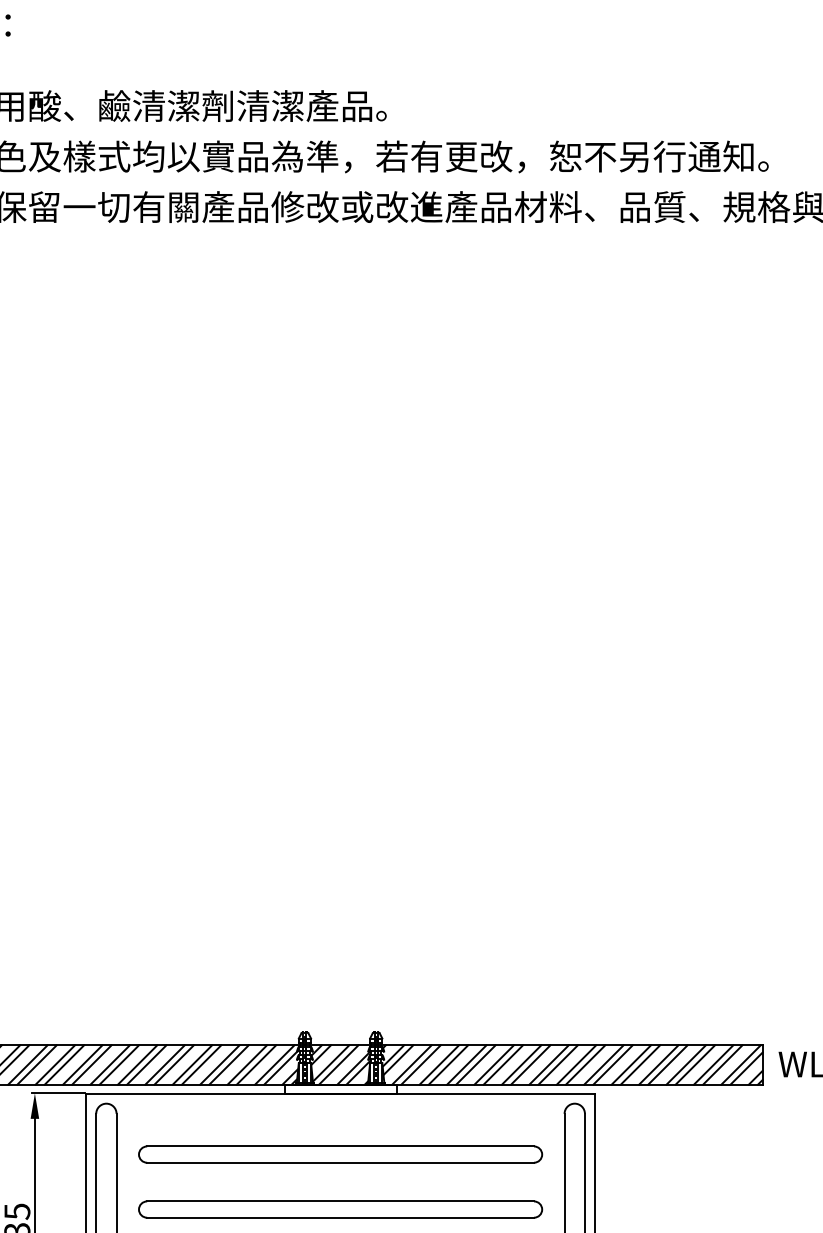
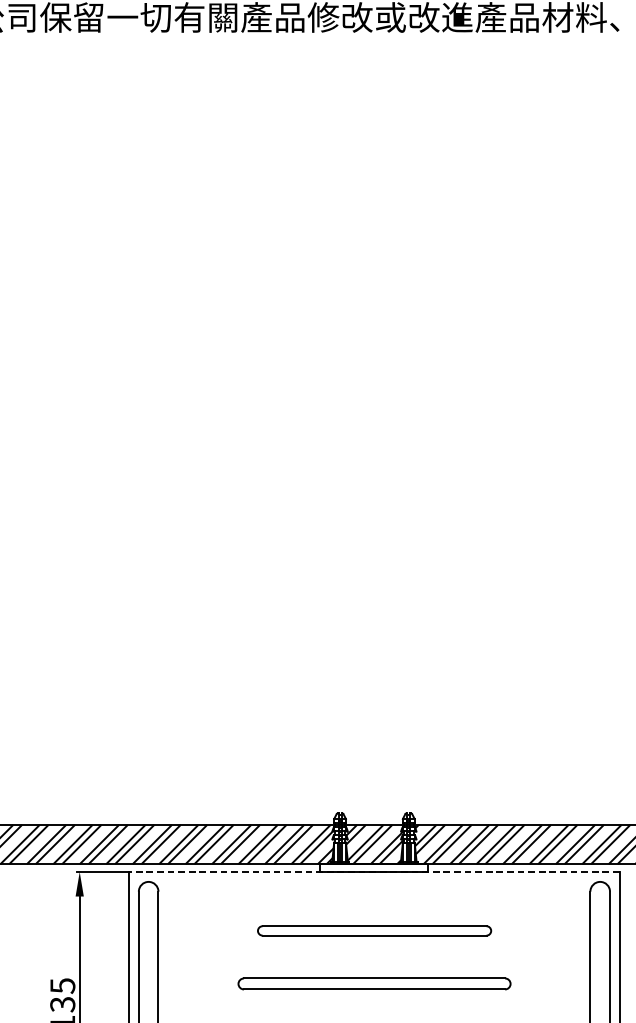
line: (340, 1093) -> (374, 872), solid -> dashed
part: (340, 1154) -> (374, 930), size x0.6
part: (340, 1209) -> (374, 983), size x0.7

